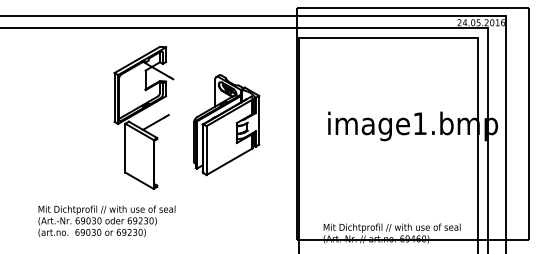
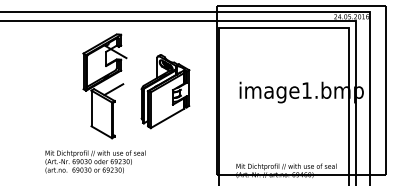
text: (106, 220) -> (95, 161), moved

